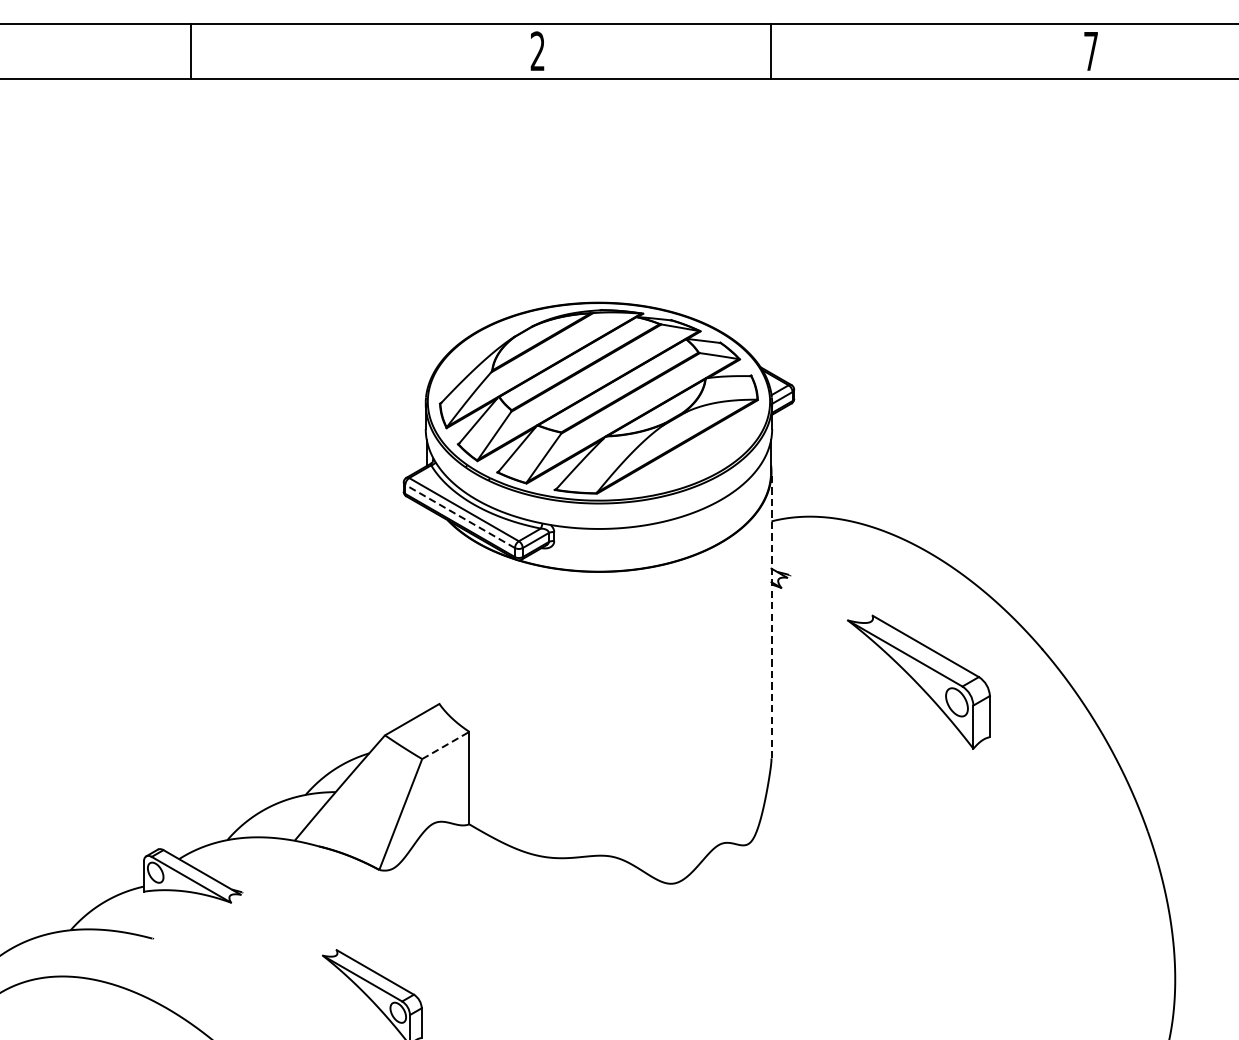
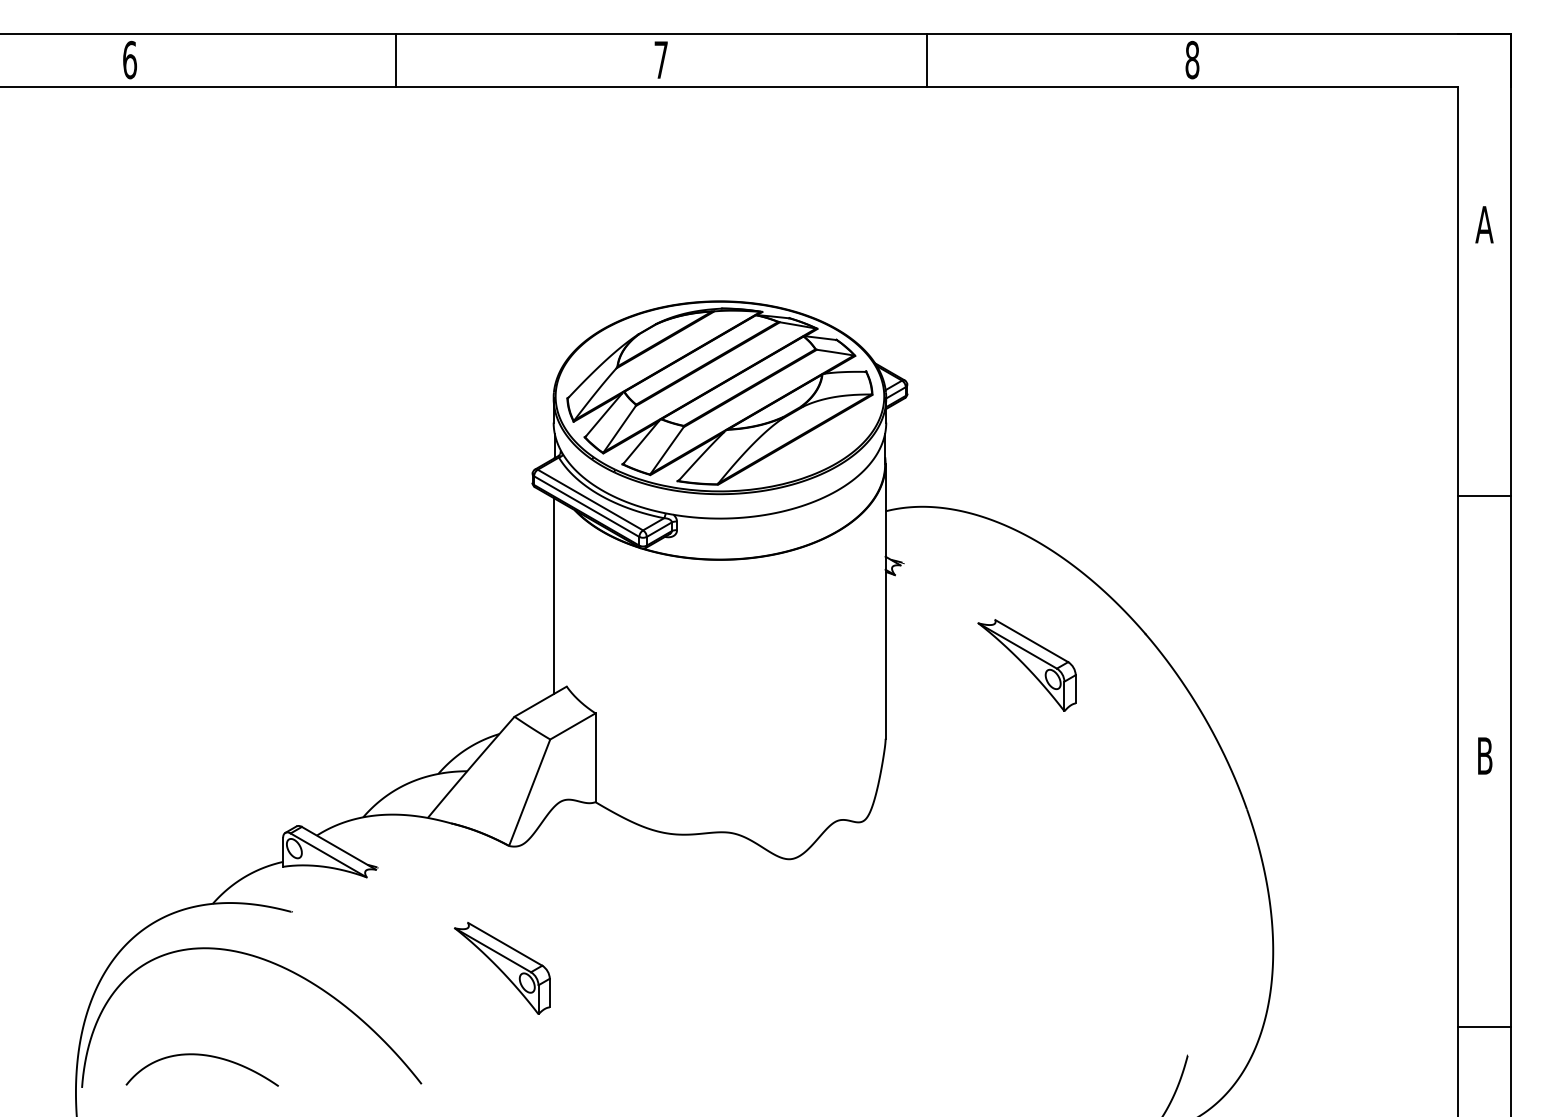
line: (191, 50) -> (395, 59), moved
text: (537, 50) -> (660, 59), 2 -> 7
line: (770, 50) -> (926, 59), moved
text: (1091, 50) -> (1192, 59), 7 -> 8
line: (459, 516) -> (586, 506), dashed -> solid
line: (426, 609) -> (554, 595), added
line: (771, 615) -> (885, 601), dashed -> solid
part: (918, 681) -> (1026, 665), size x0.71
line: (446, 745) -> (573, 726), dashed -> solid

